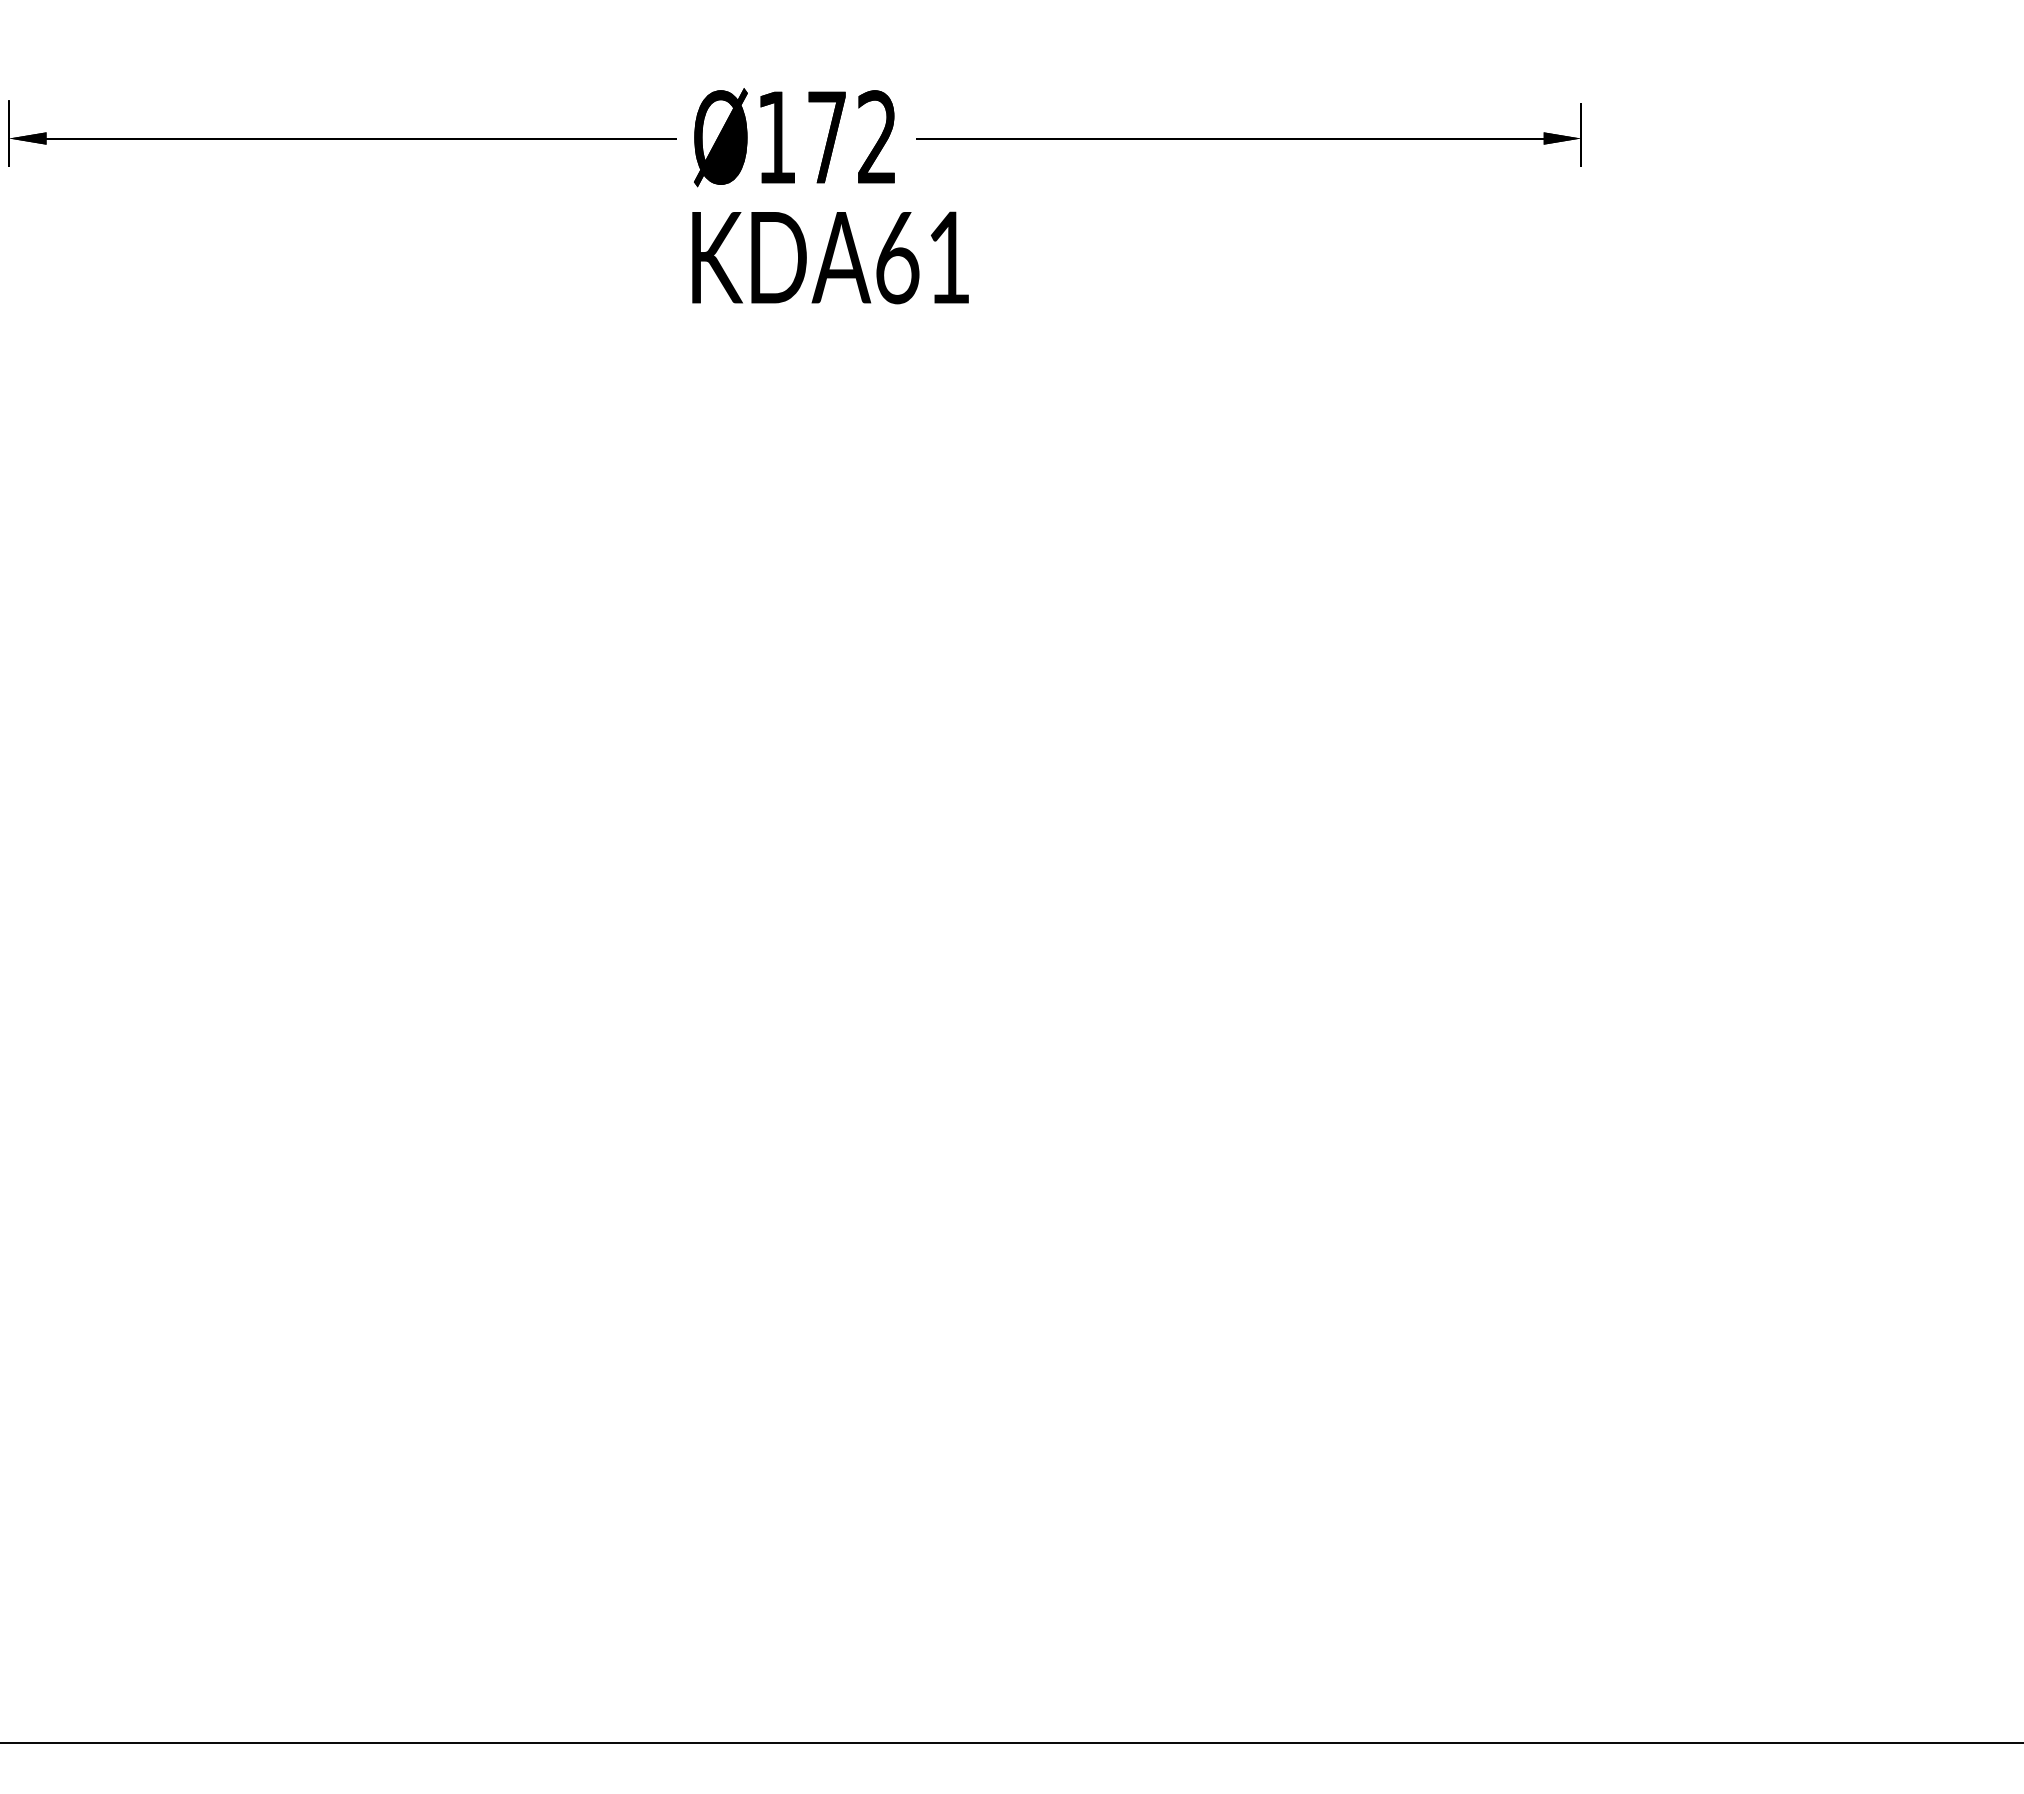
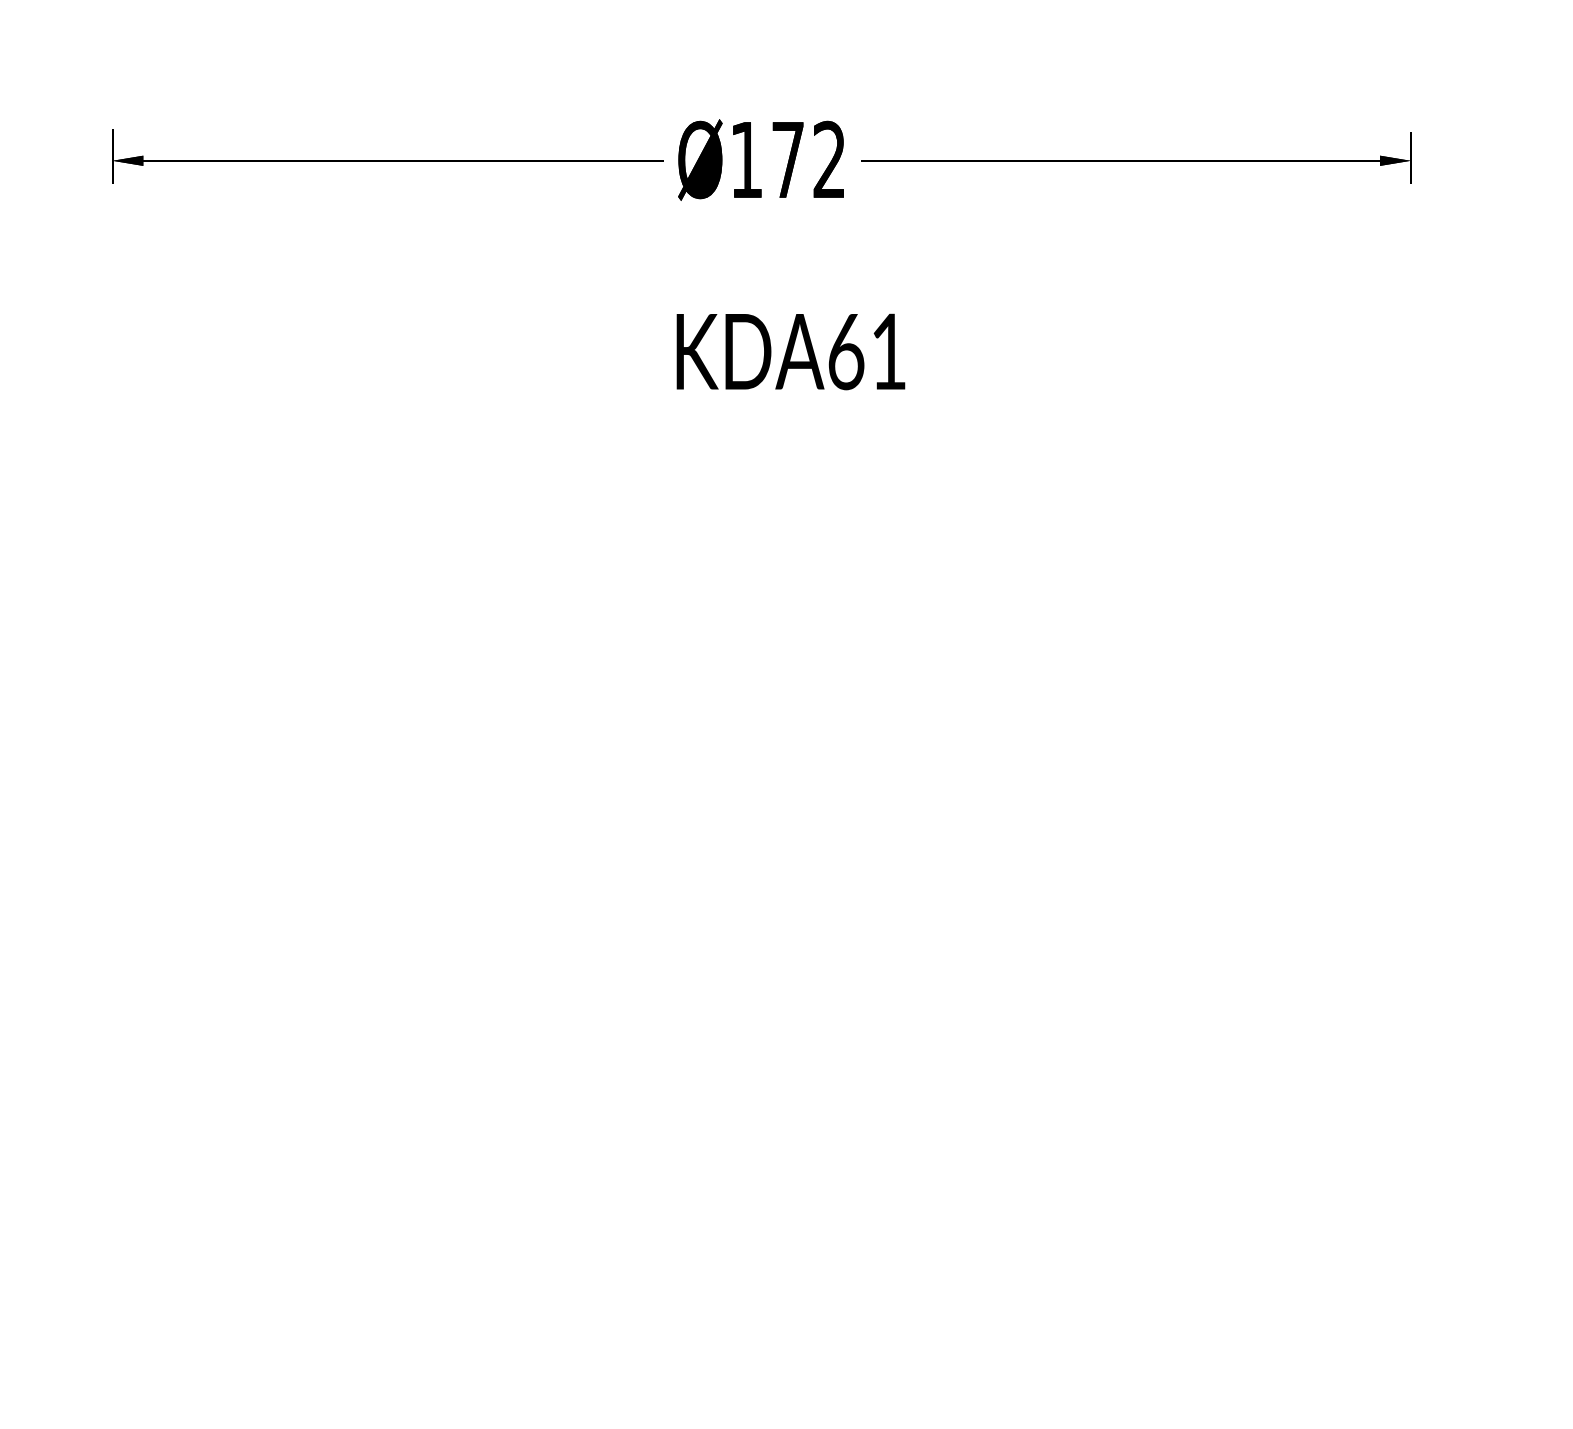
text: (830, 257) -> (790, 351), moved

